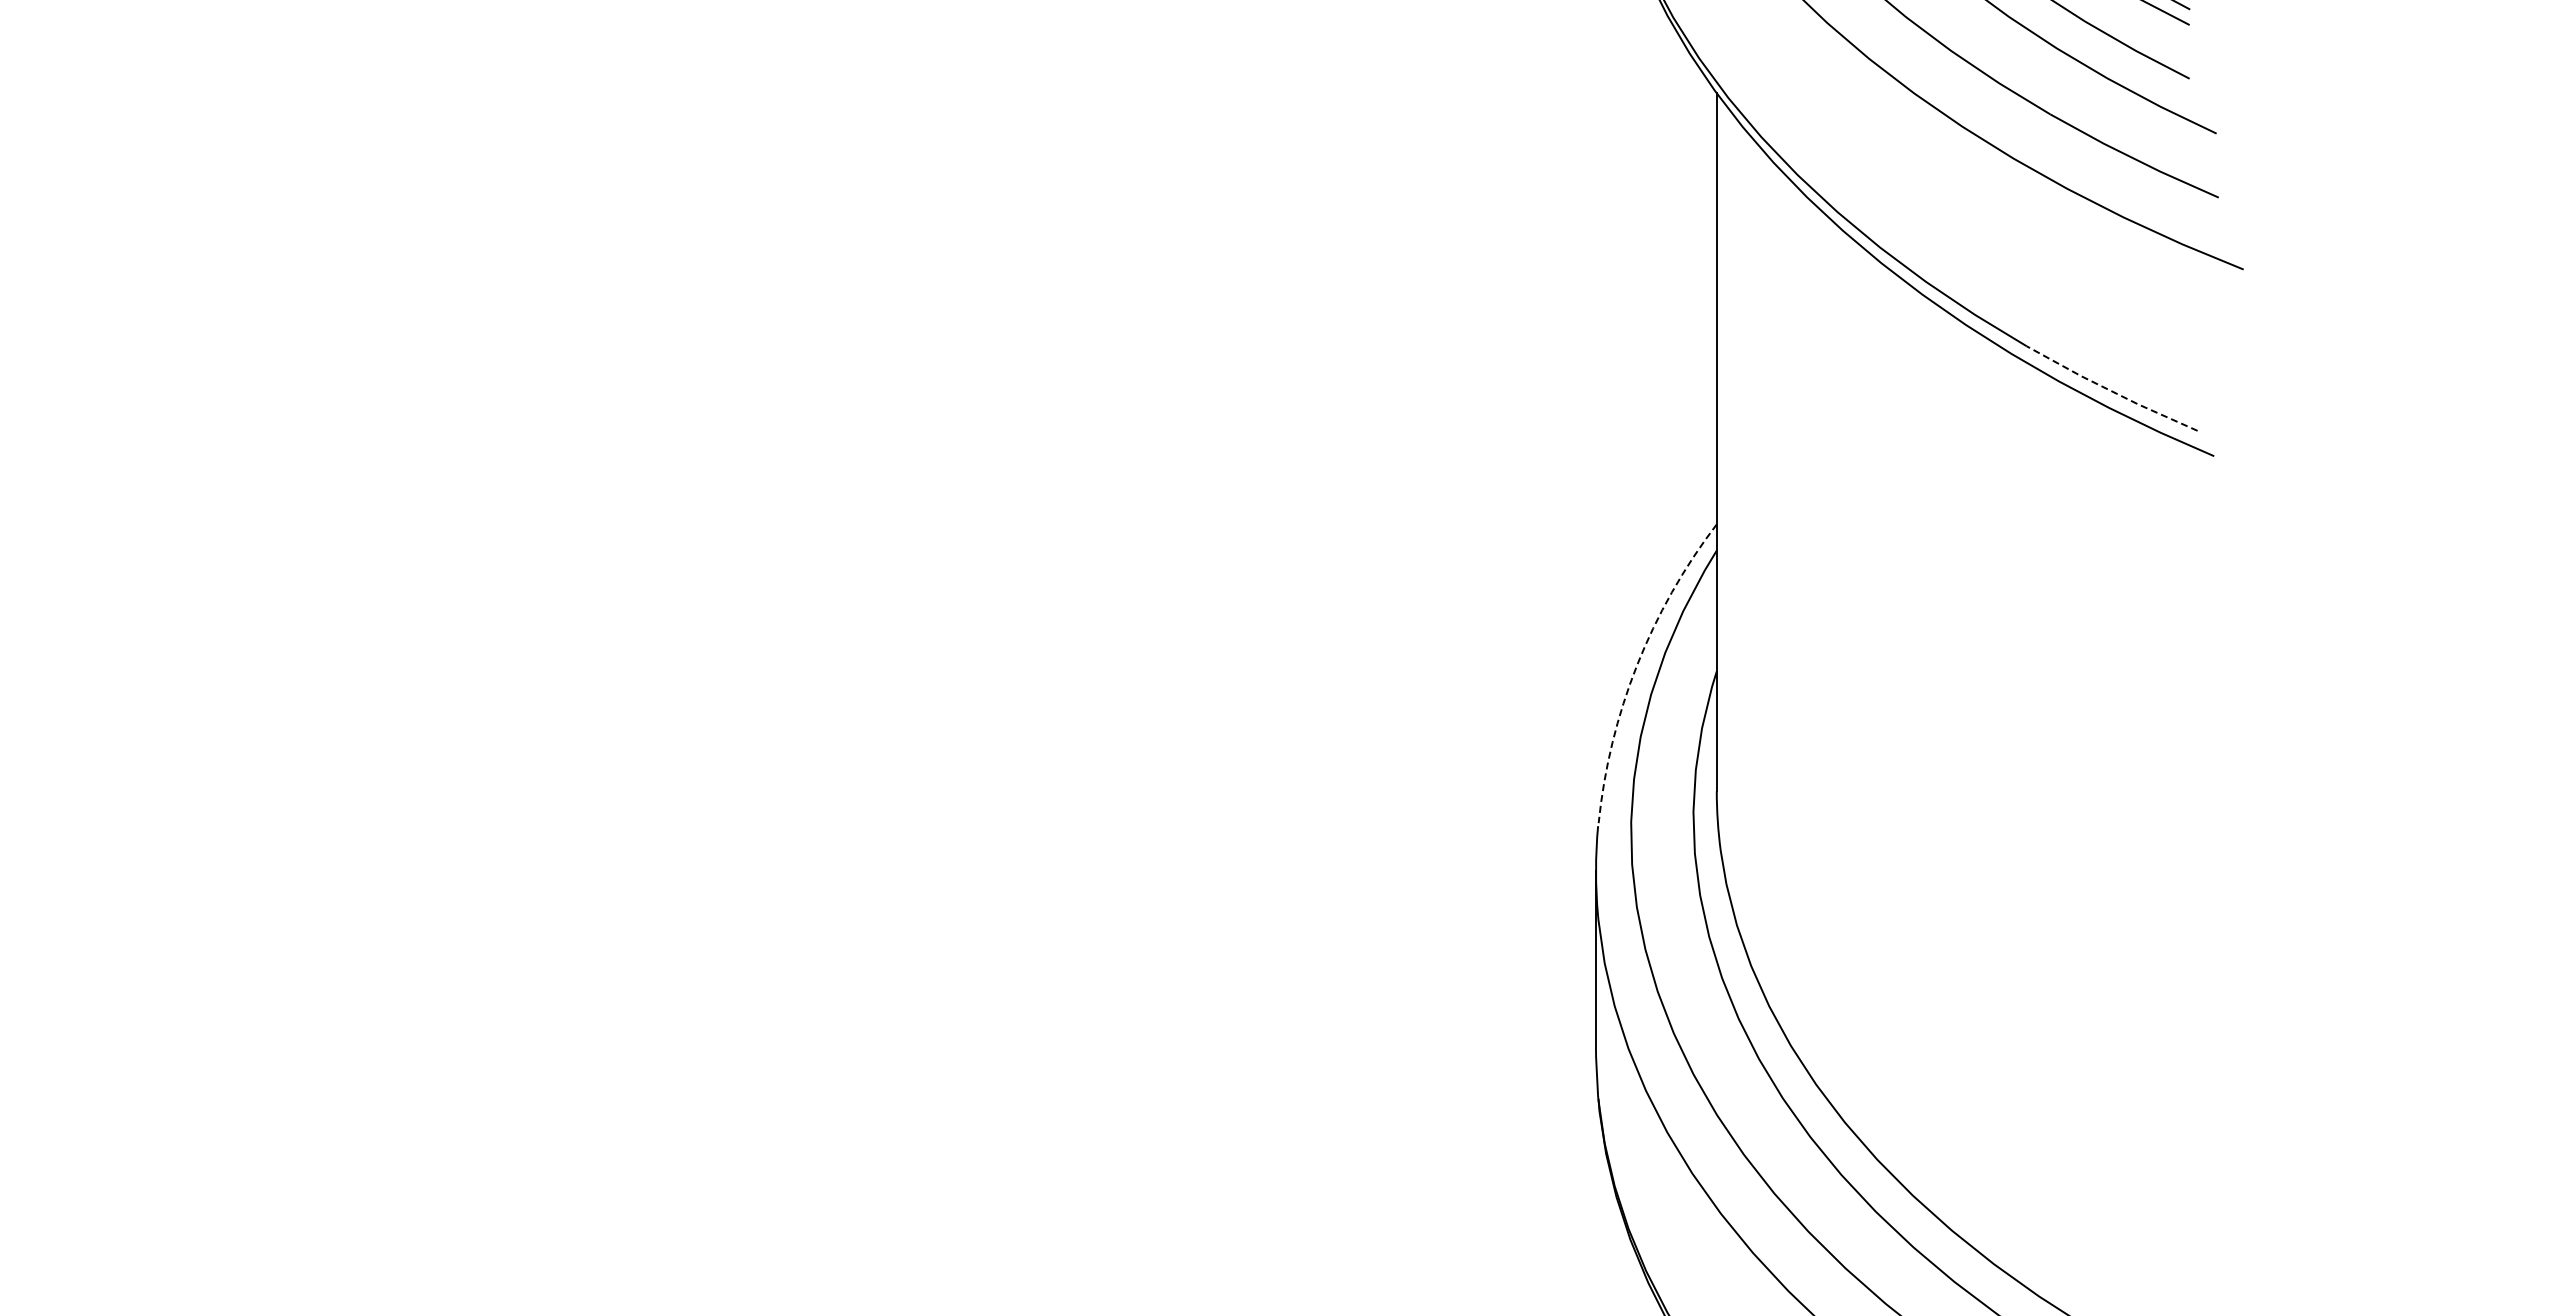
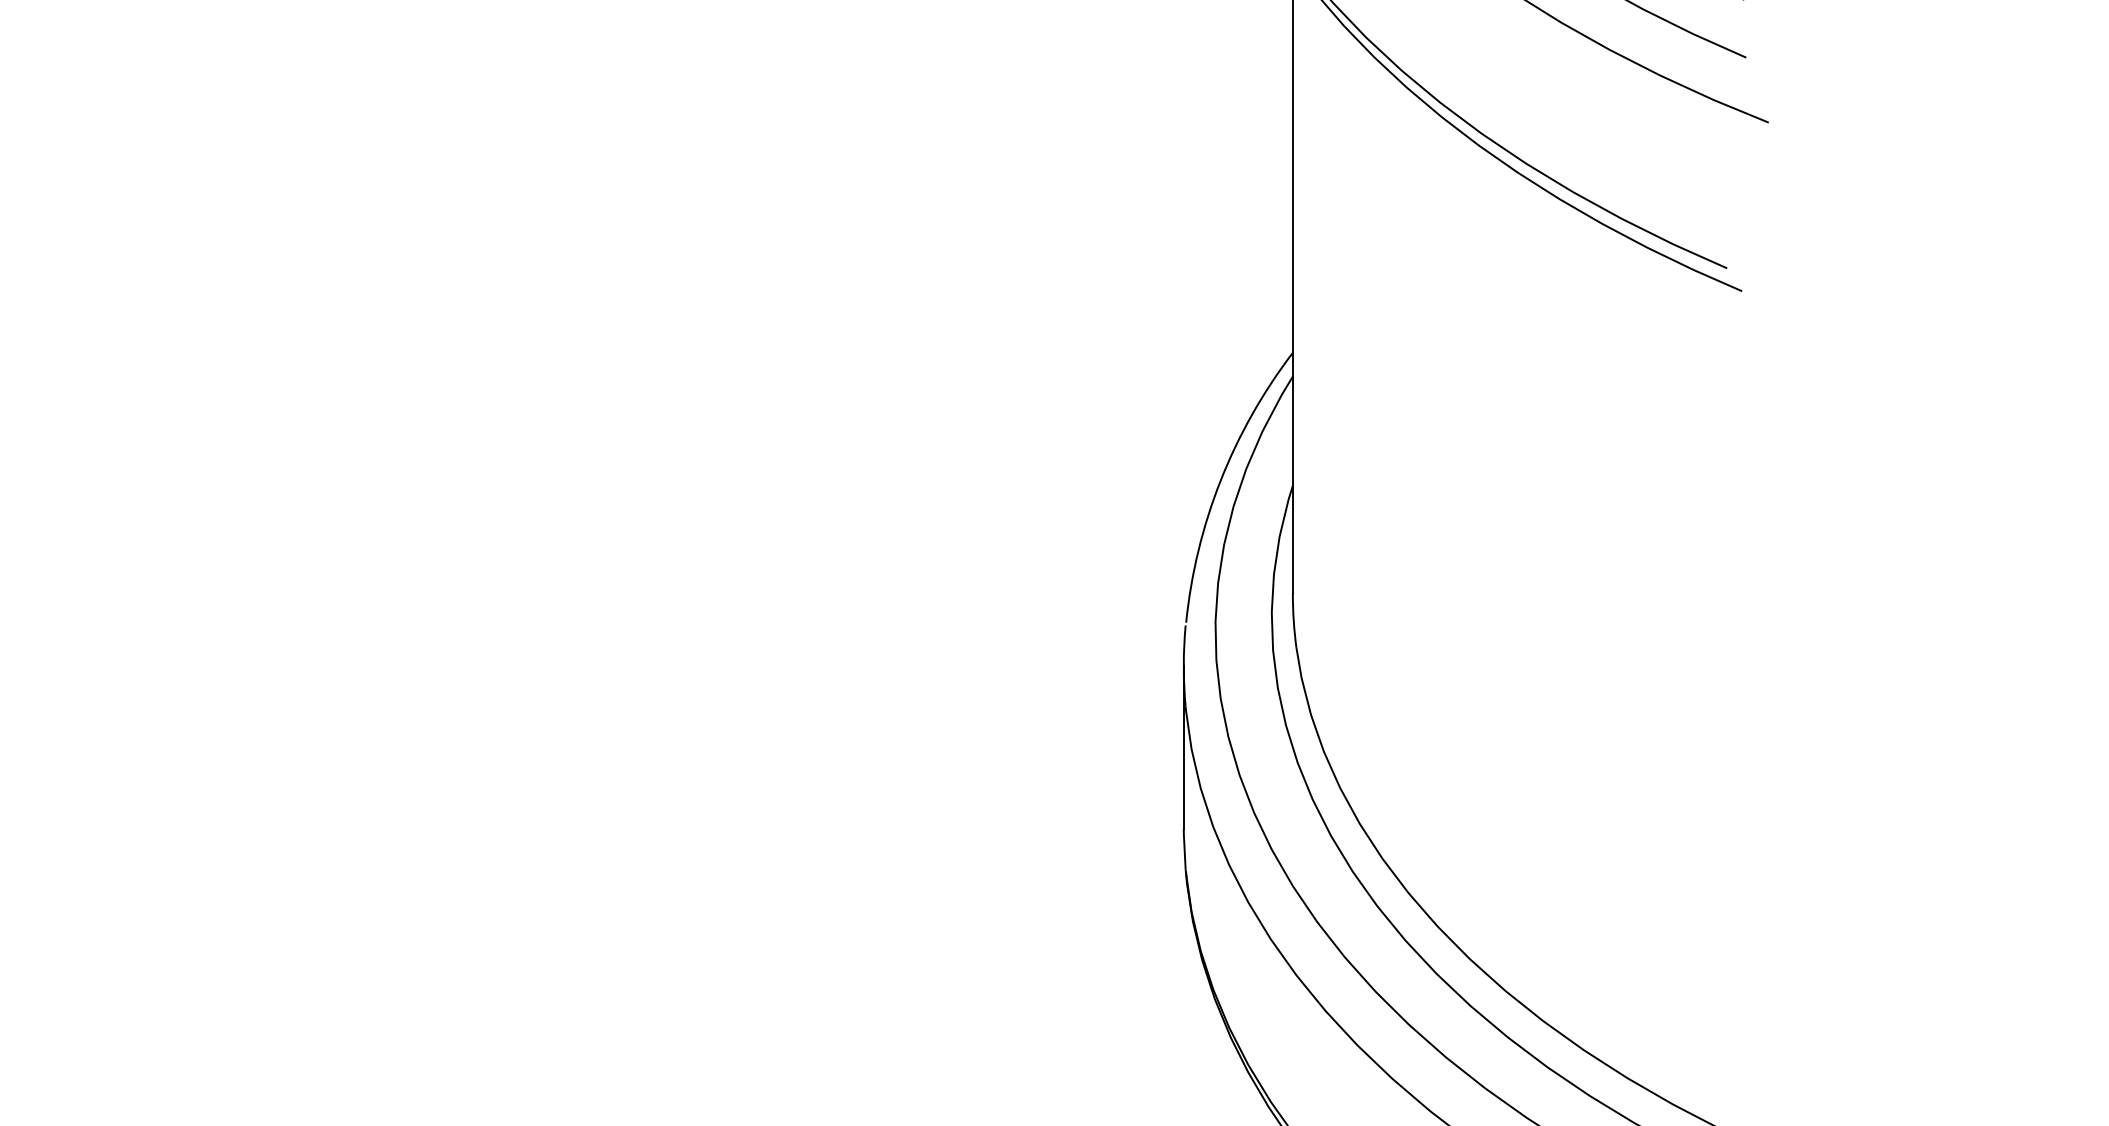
line: (2110, 390) -> (1648, 231), dashed -> solid
arc: (1637, 665) -> (1221, 480), dashed -> solid

